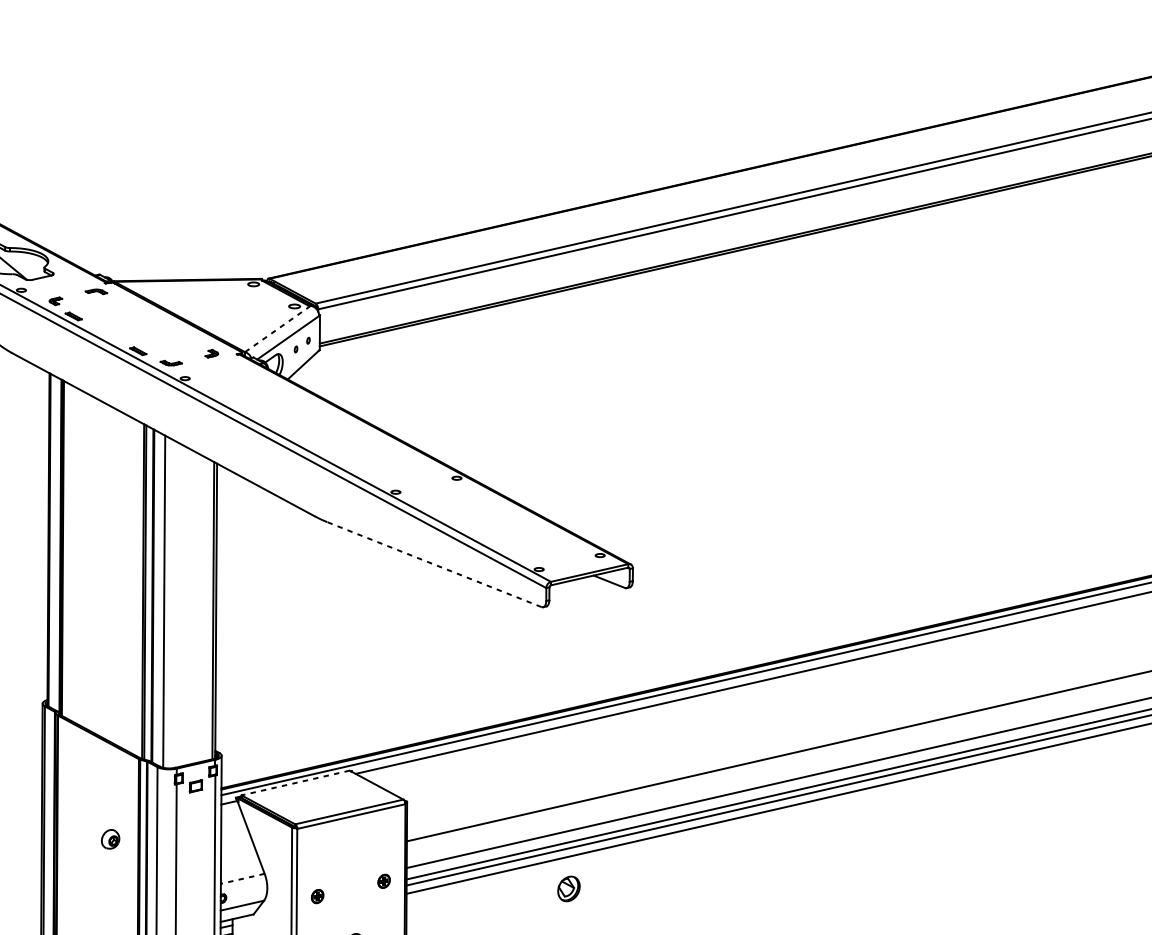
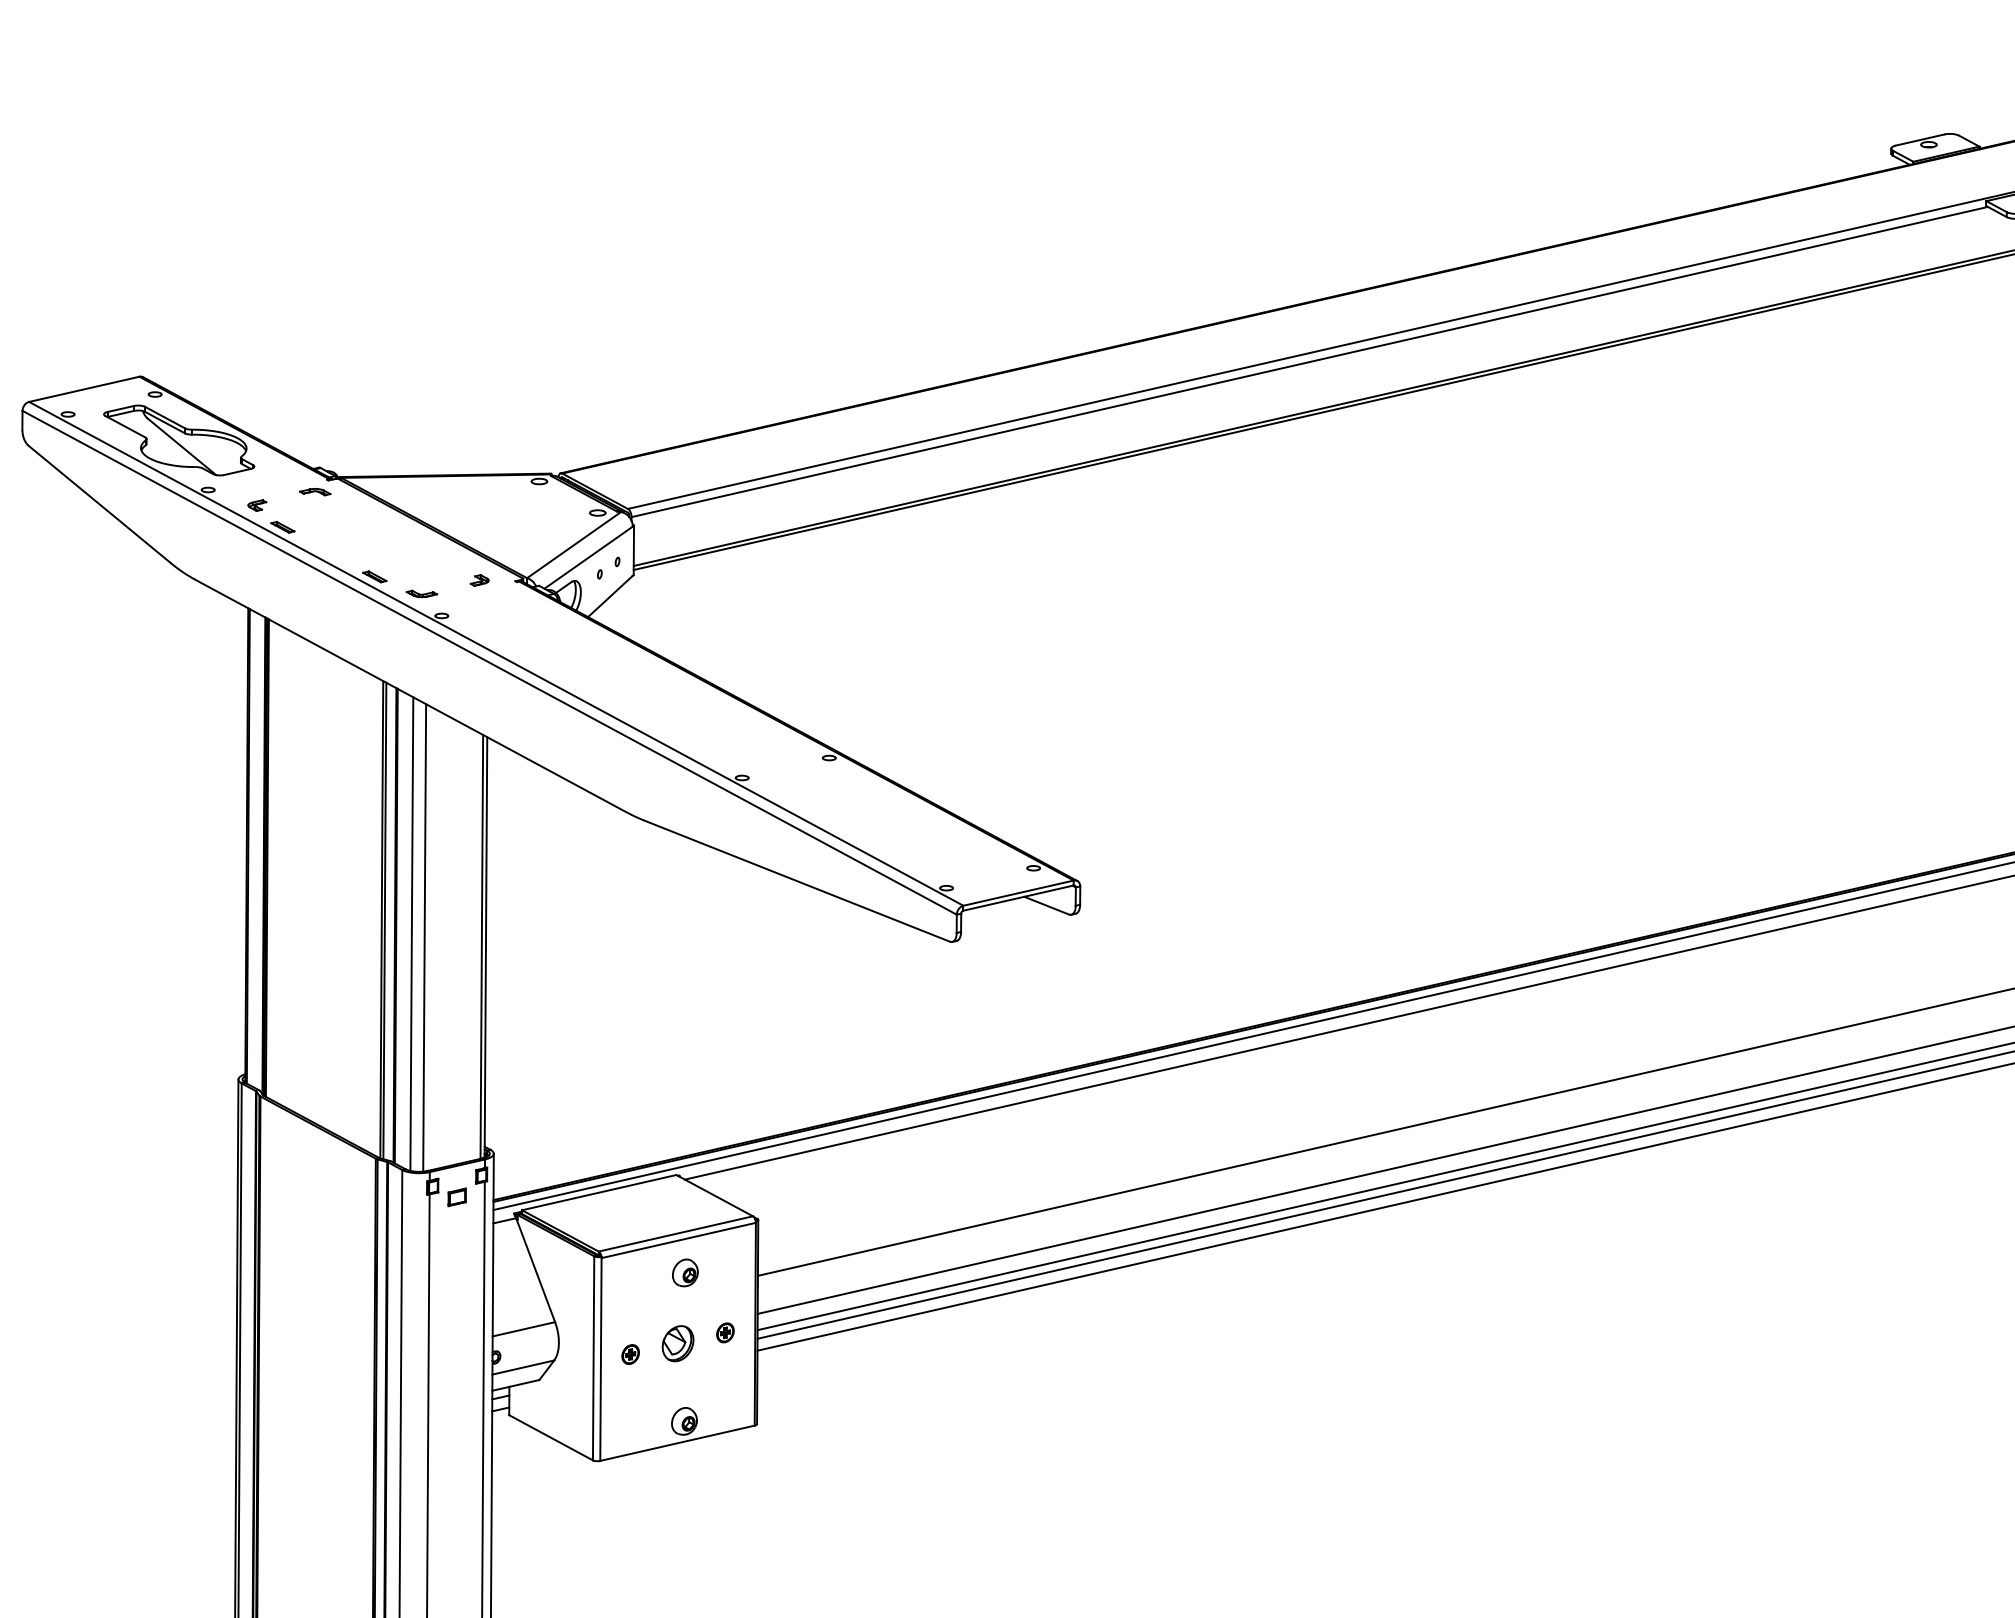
line: (278, 328) -> (574, 544), dashed -> solid
line: (433, 564) -> (796, 880), dashed -> solid
line: (173, 604) -> (424, 937), added
line: (295, 782) -> (598, 1192), dashed -> solid
part: (110, 839) -> (685, 1272), moved
line: (242, 878) -> (523, 1329), dashed -> solid
part: (568, 888) -> (677, 1343), moved

